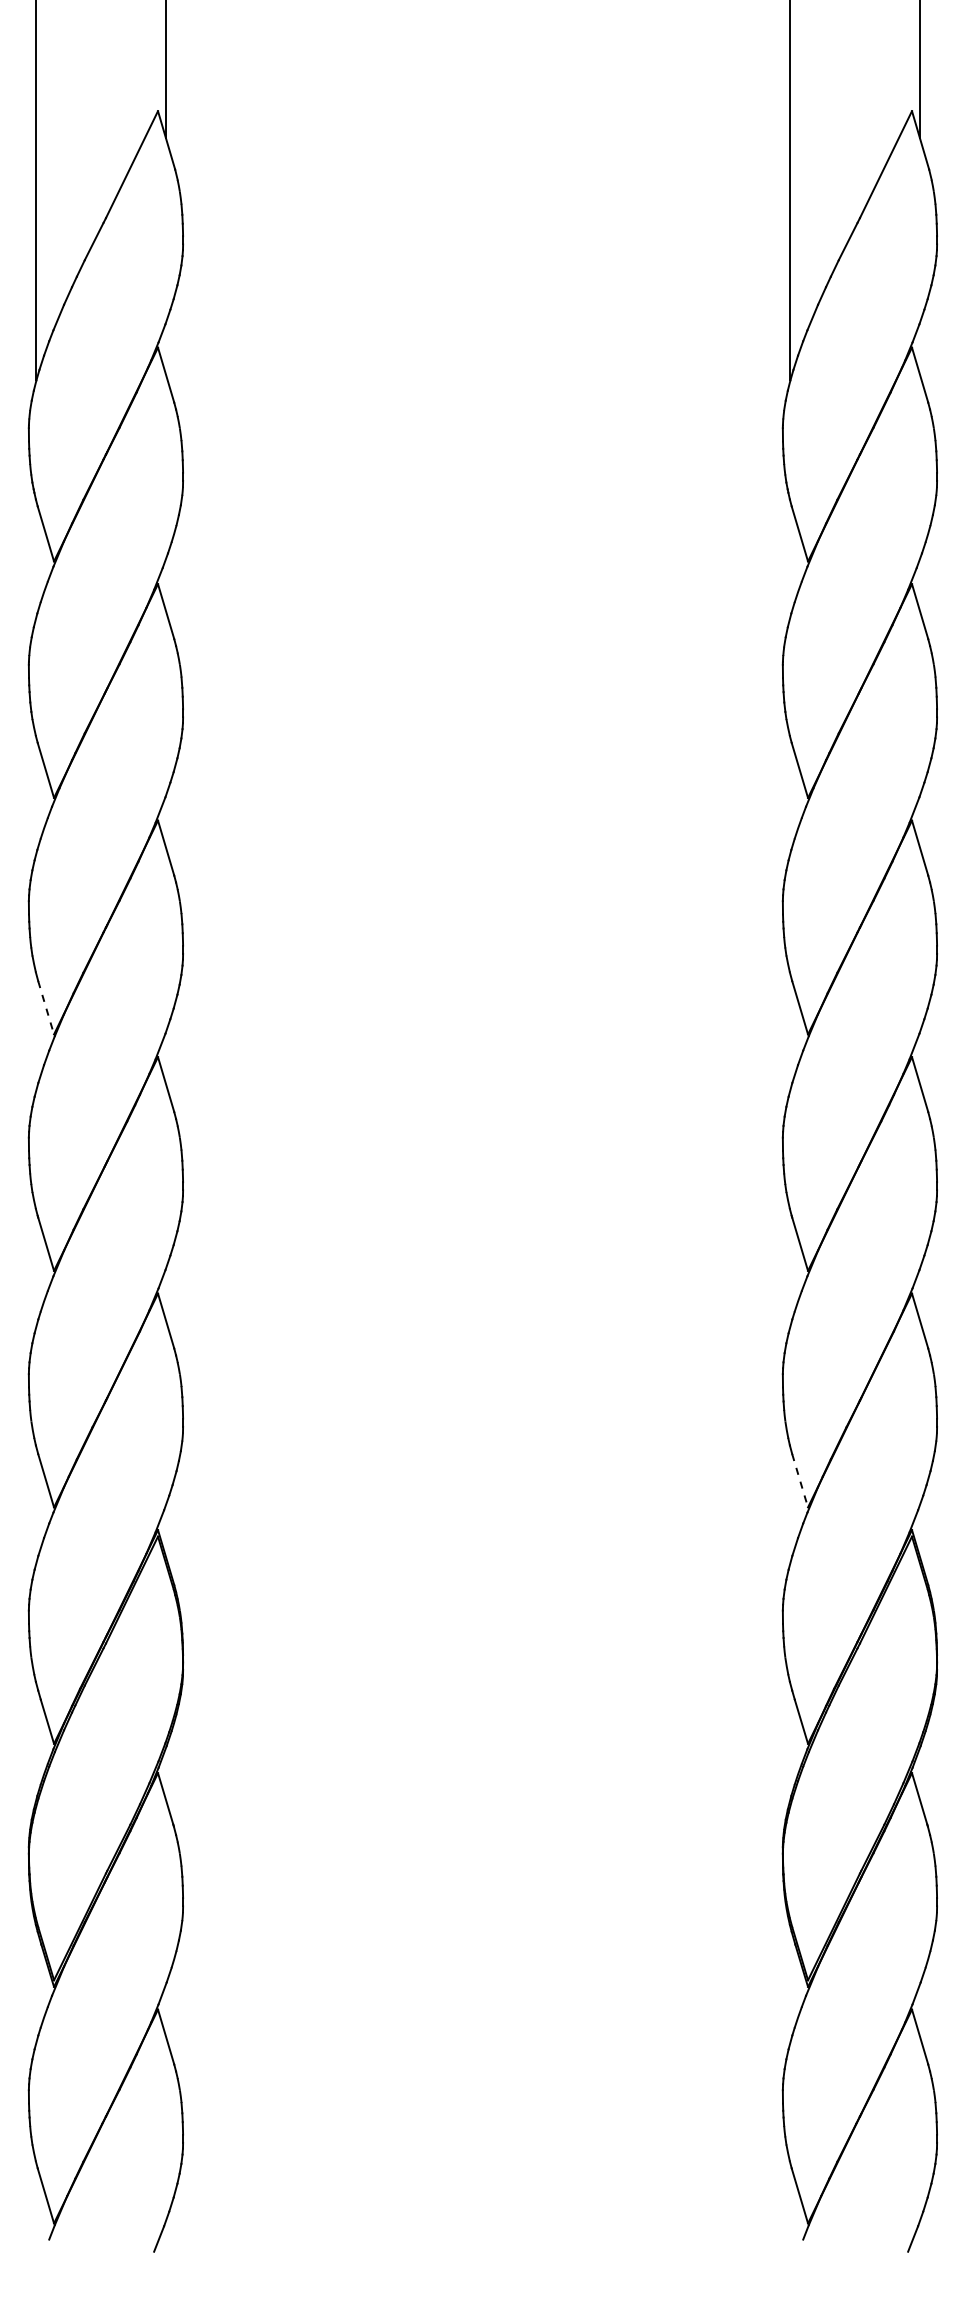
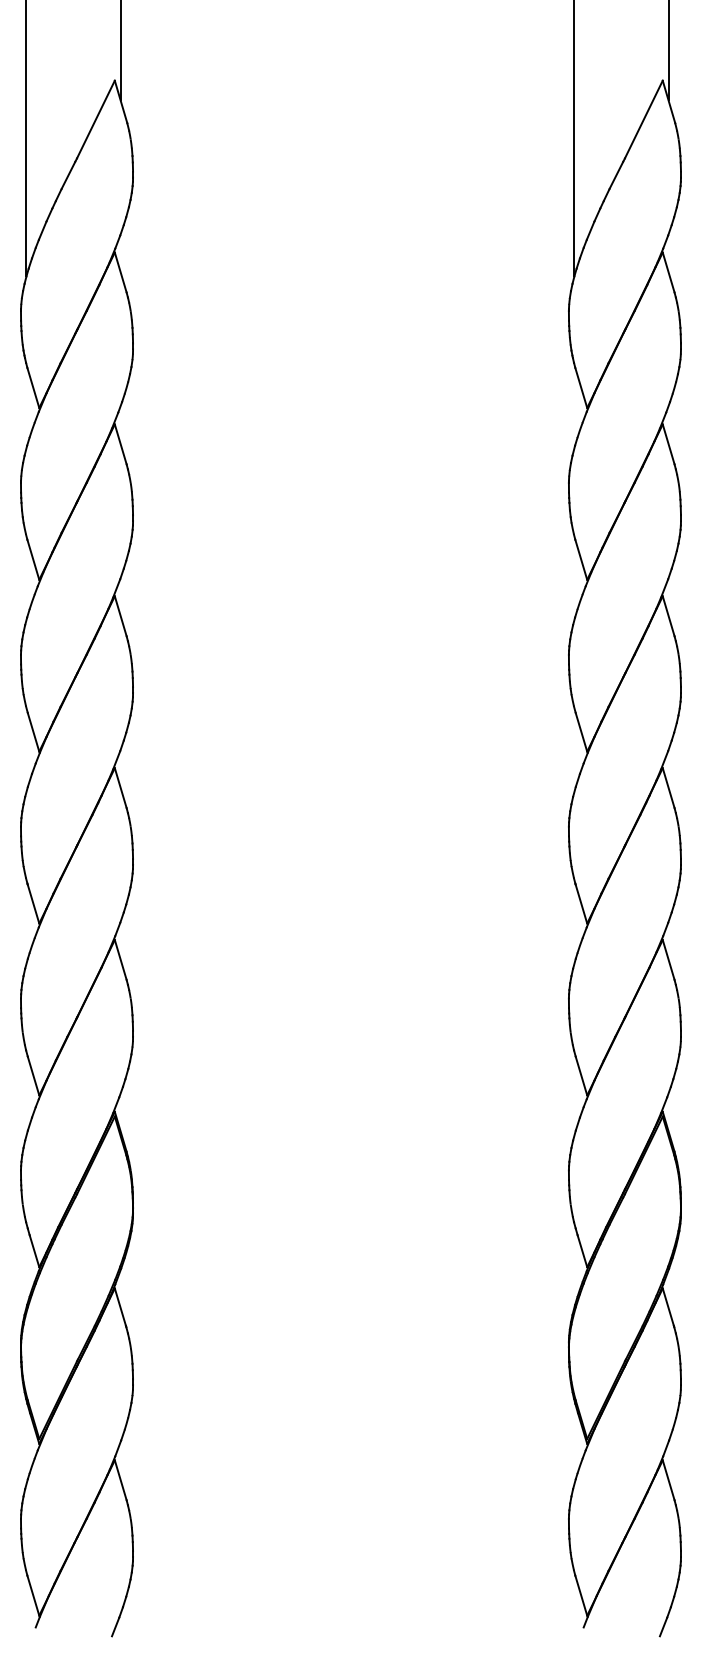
line: (46, 1007) -> (33, 732), dashed -> solid
line: (800, 1480) -> (581, 1075), dashed -> solid

